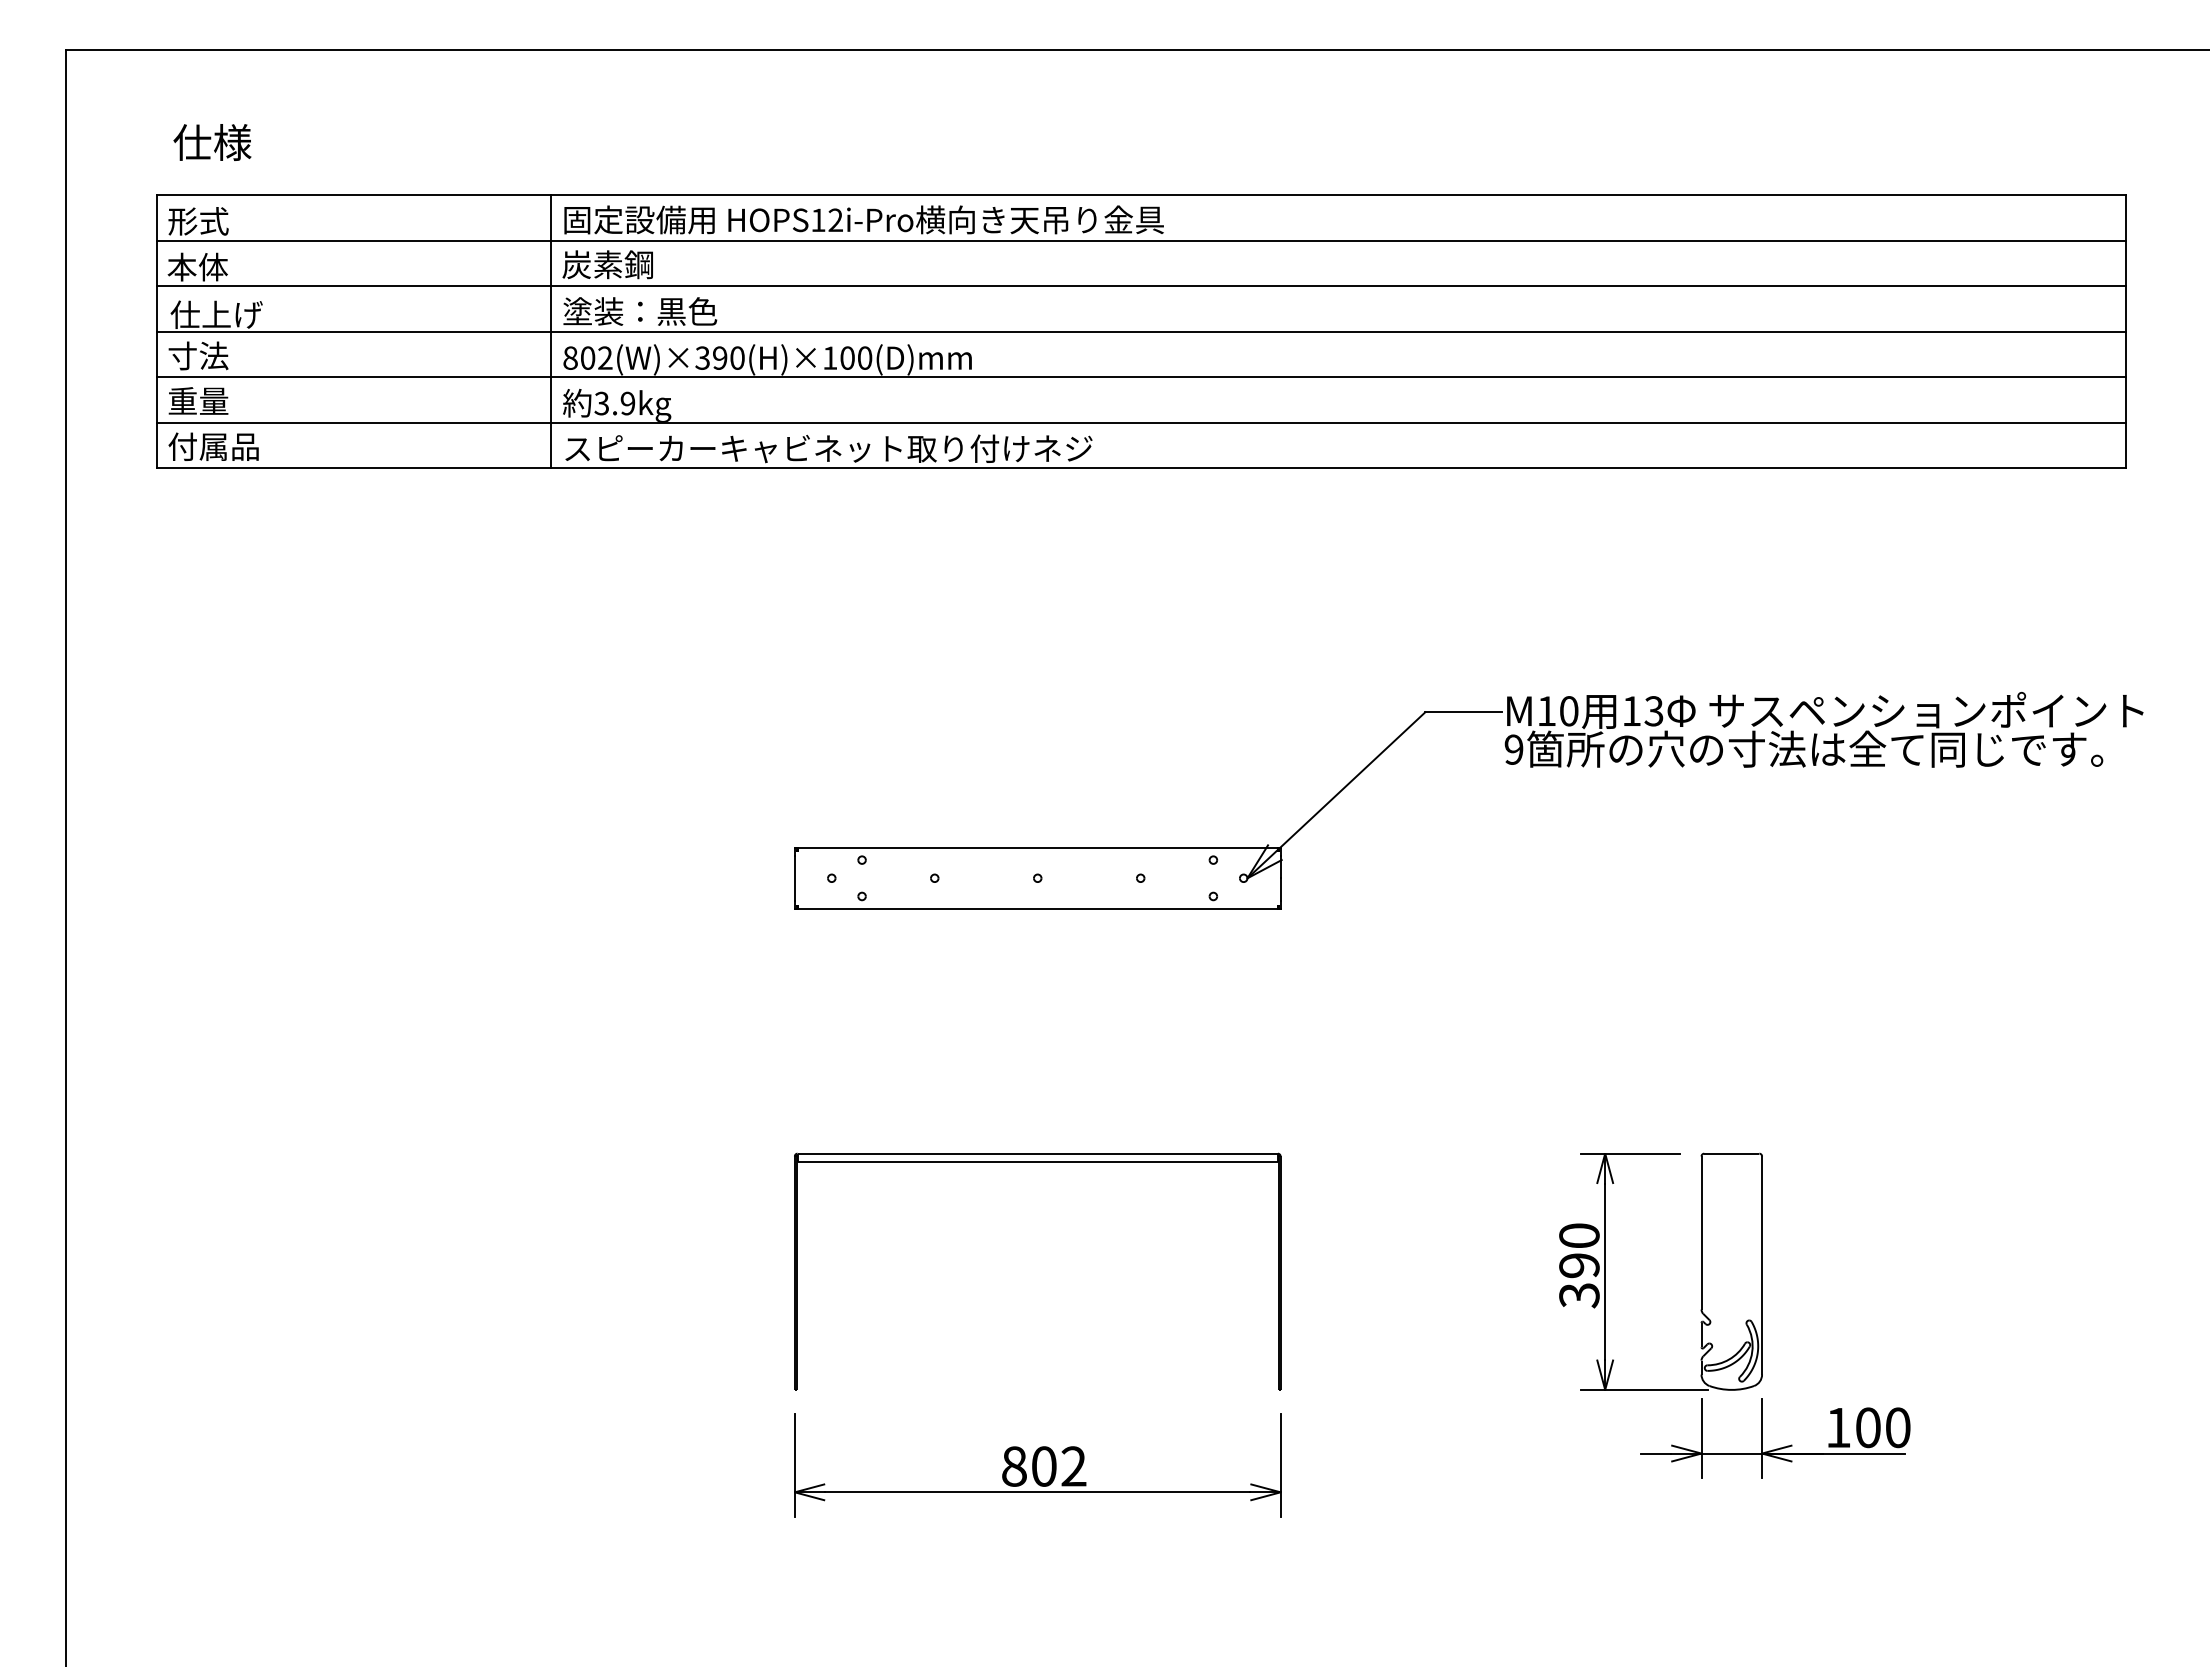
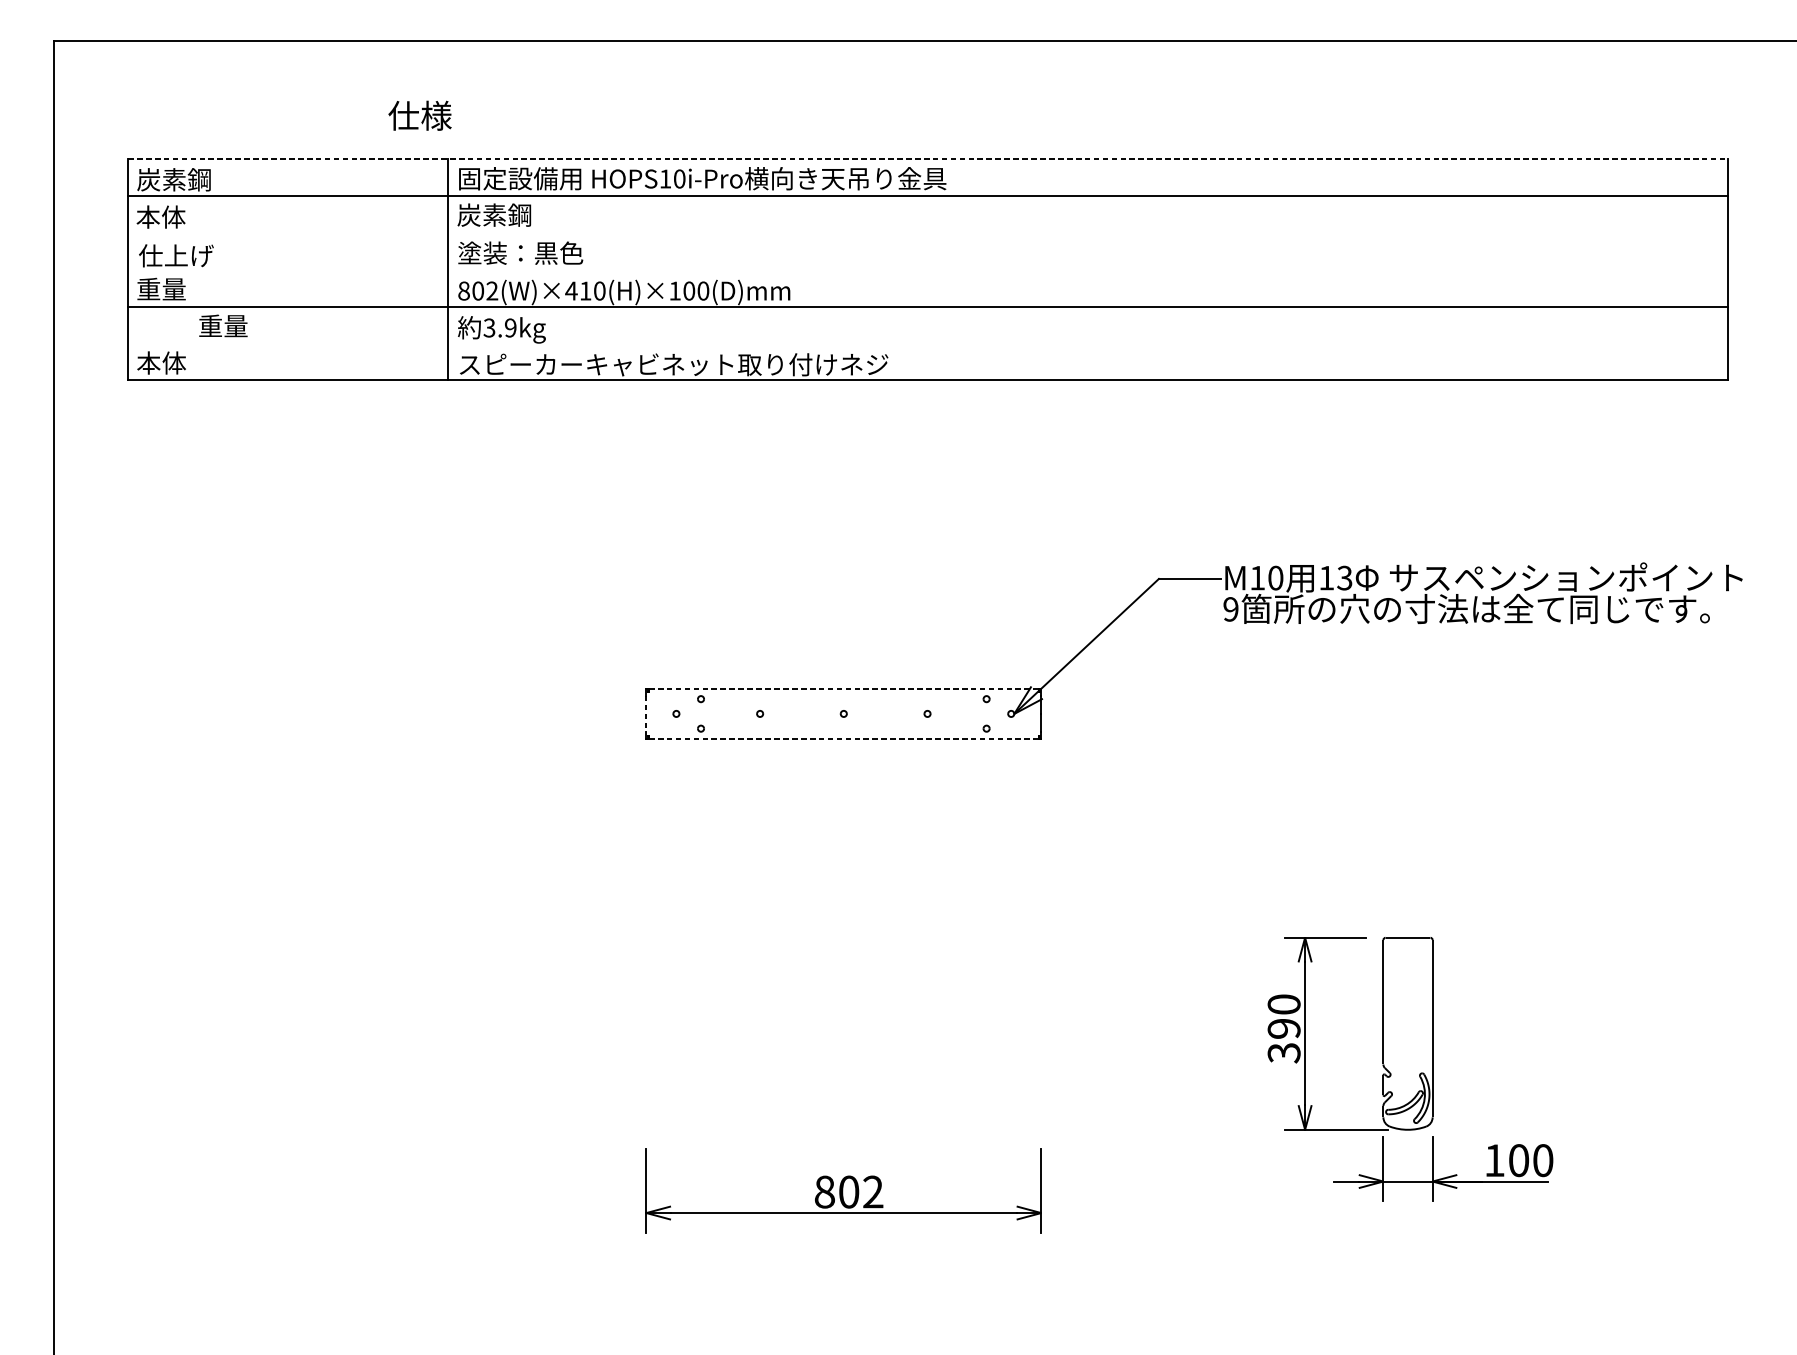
text: (212, 142) -> (420, 115), moved
line: (1141, 195) -> (928, 158), solid -> dashed
text: (213, 220) -> (173, 179), 形式 -> 炭素鋼
text: (835, 220) -> (679, 179), HOPS12i-Pro -> HOPS10i-Pro
line: (1141, 286) -> (928, 232), removed
line: (1141, 331) -> (928, 269), removed
text: (198, 355) -> (161, 288), 寸法 -> 重量
text: (710, 357) -> (577, 290), 802(W)×390(H)×100(D)mm -> 802(W)×410(H)×100(D)mm
text: (198, 400) -> (223, 325), moved
line: (1141, 422) -> (928, 343), removed
text: (213, 446) -> (173, 362), 付属品 -> 本体
line: (1037, 848) -> (843, 689), solid -> dashed
line: (794, 878) -> (646, 714), solid -> dashed
line: (1037, 908) -> (843, 738), solid -> dashed
part: (1037, 1162) -> (843, 944), removed

